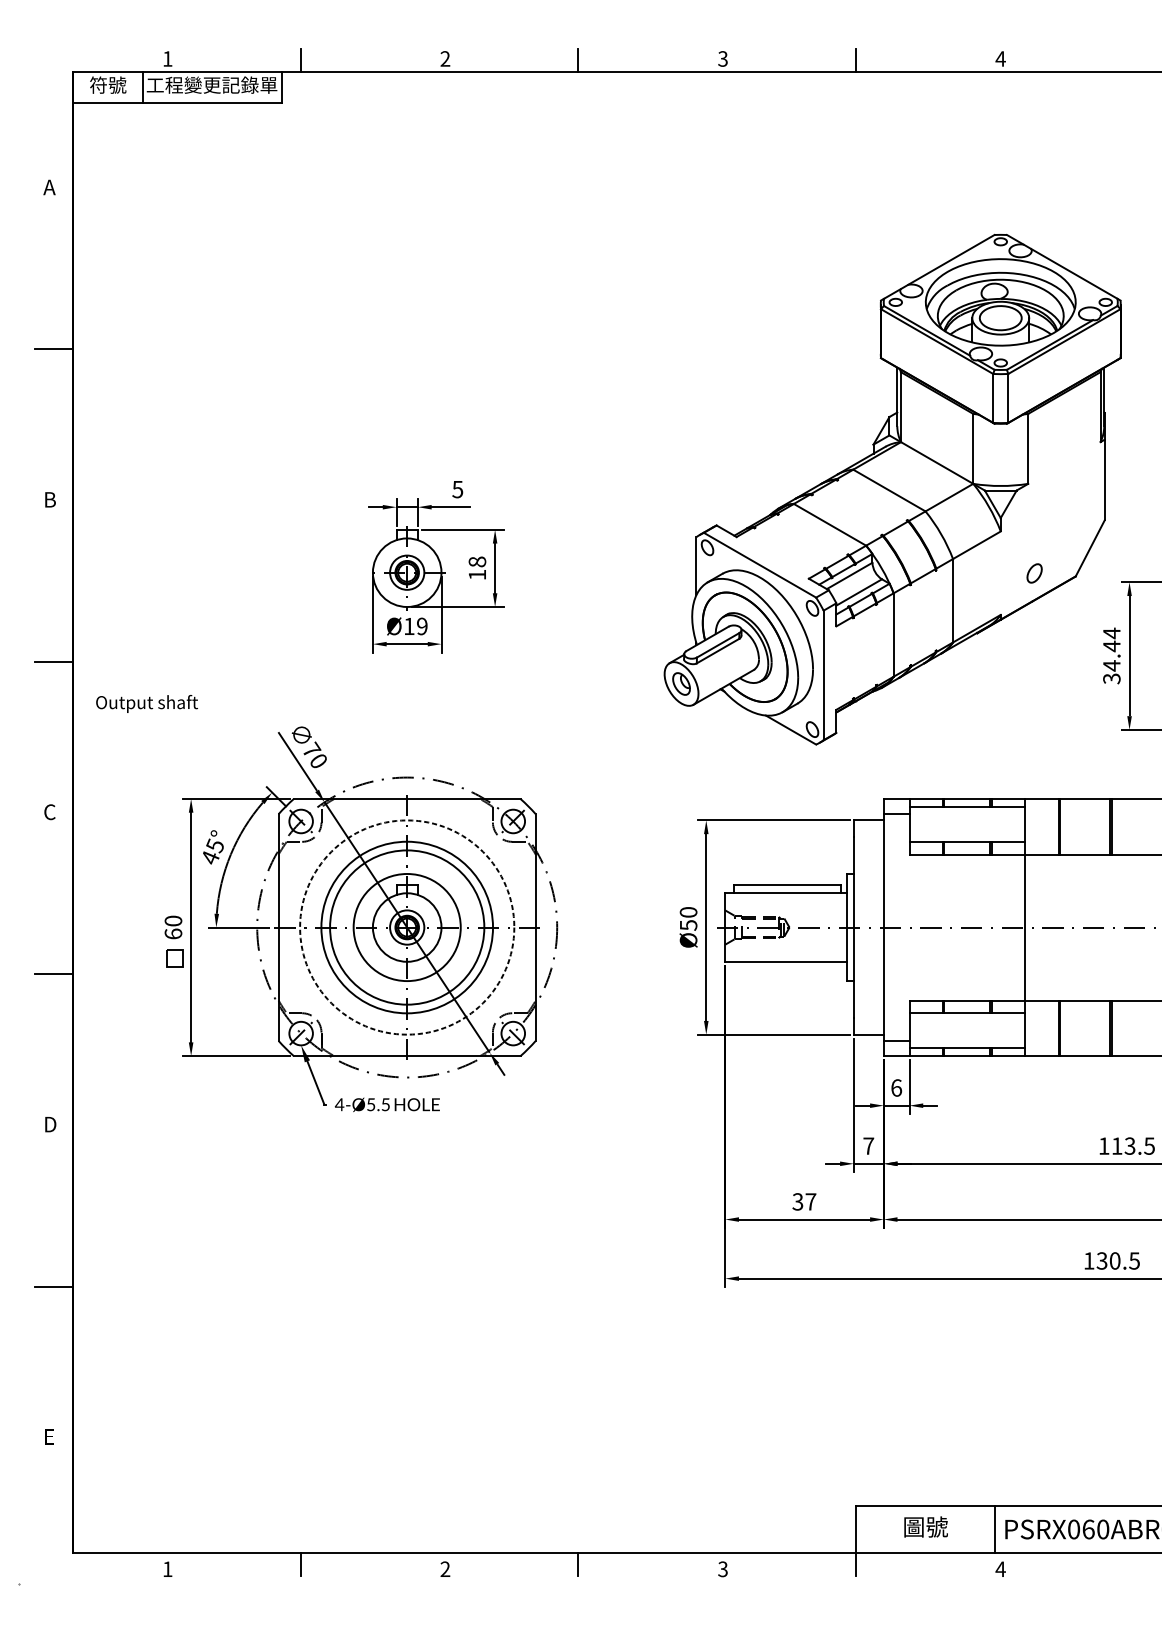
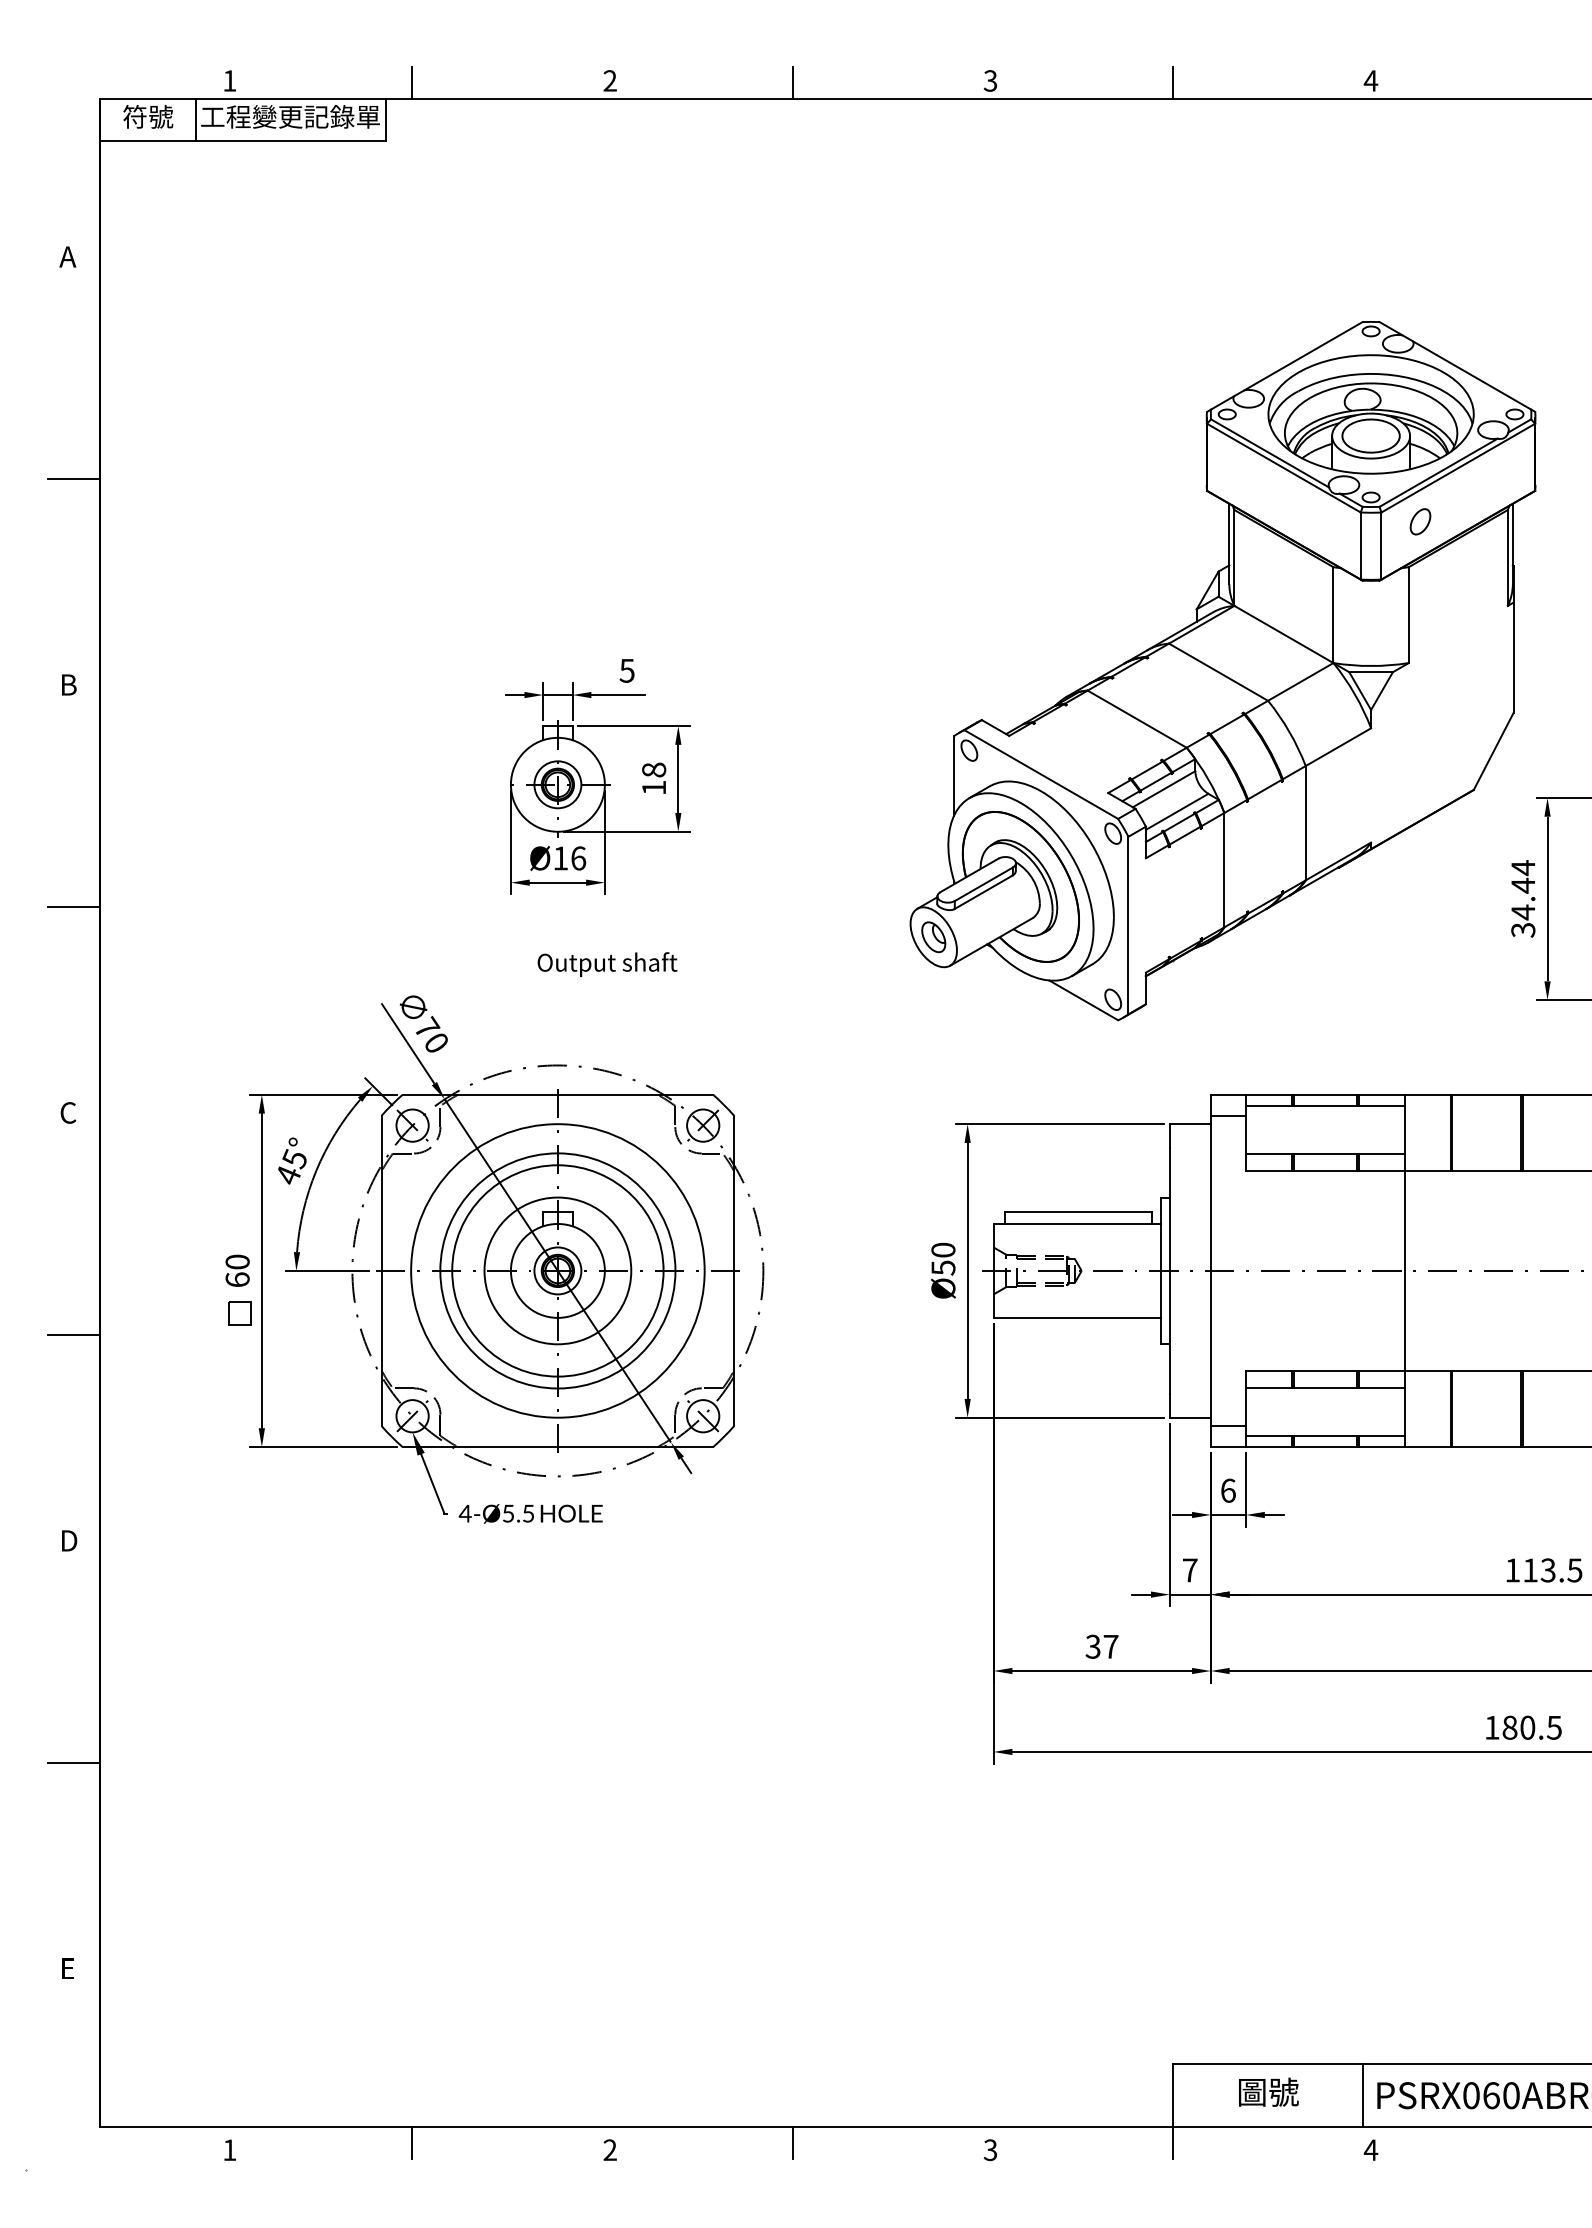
part: (1034, 573) -> (1420, 521), moved
text: (422, 626) -> (578, 858), Ø19 -> Ø16
text: (147, 703) -> (607, 964), moved
circle: (406, 927) -> (557, 1270), dashed -> solid
text: (1101, 1260) -> (1509, 1727), 130.5 -> 180.5

